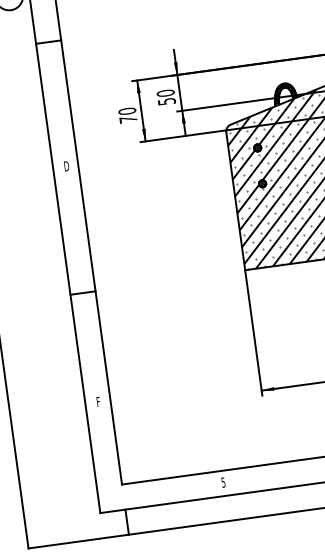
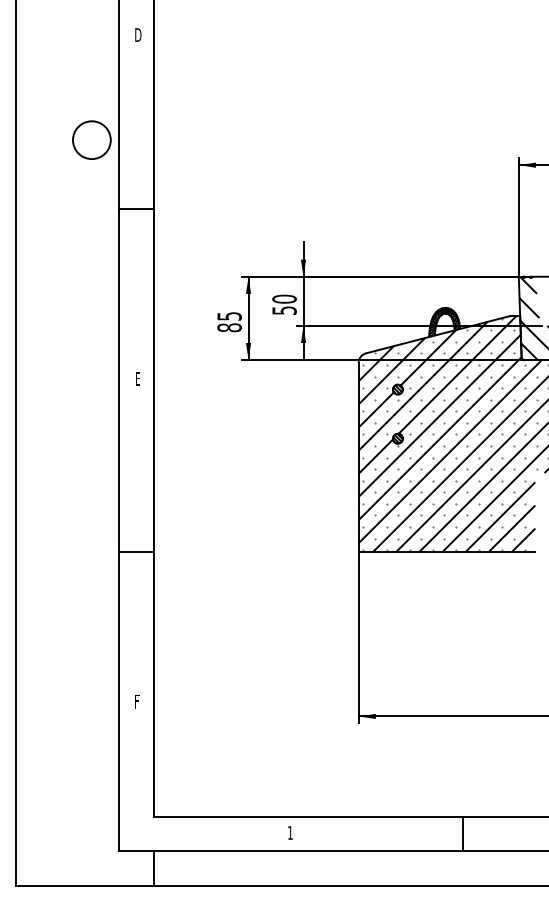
text: (127, 115) -> (229, 321), 70 -> 85
text: (67, 165) -> (138, 378), D -> E
text: (223, 482) -> (290, 832), 5 -> 1

